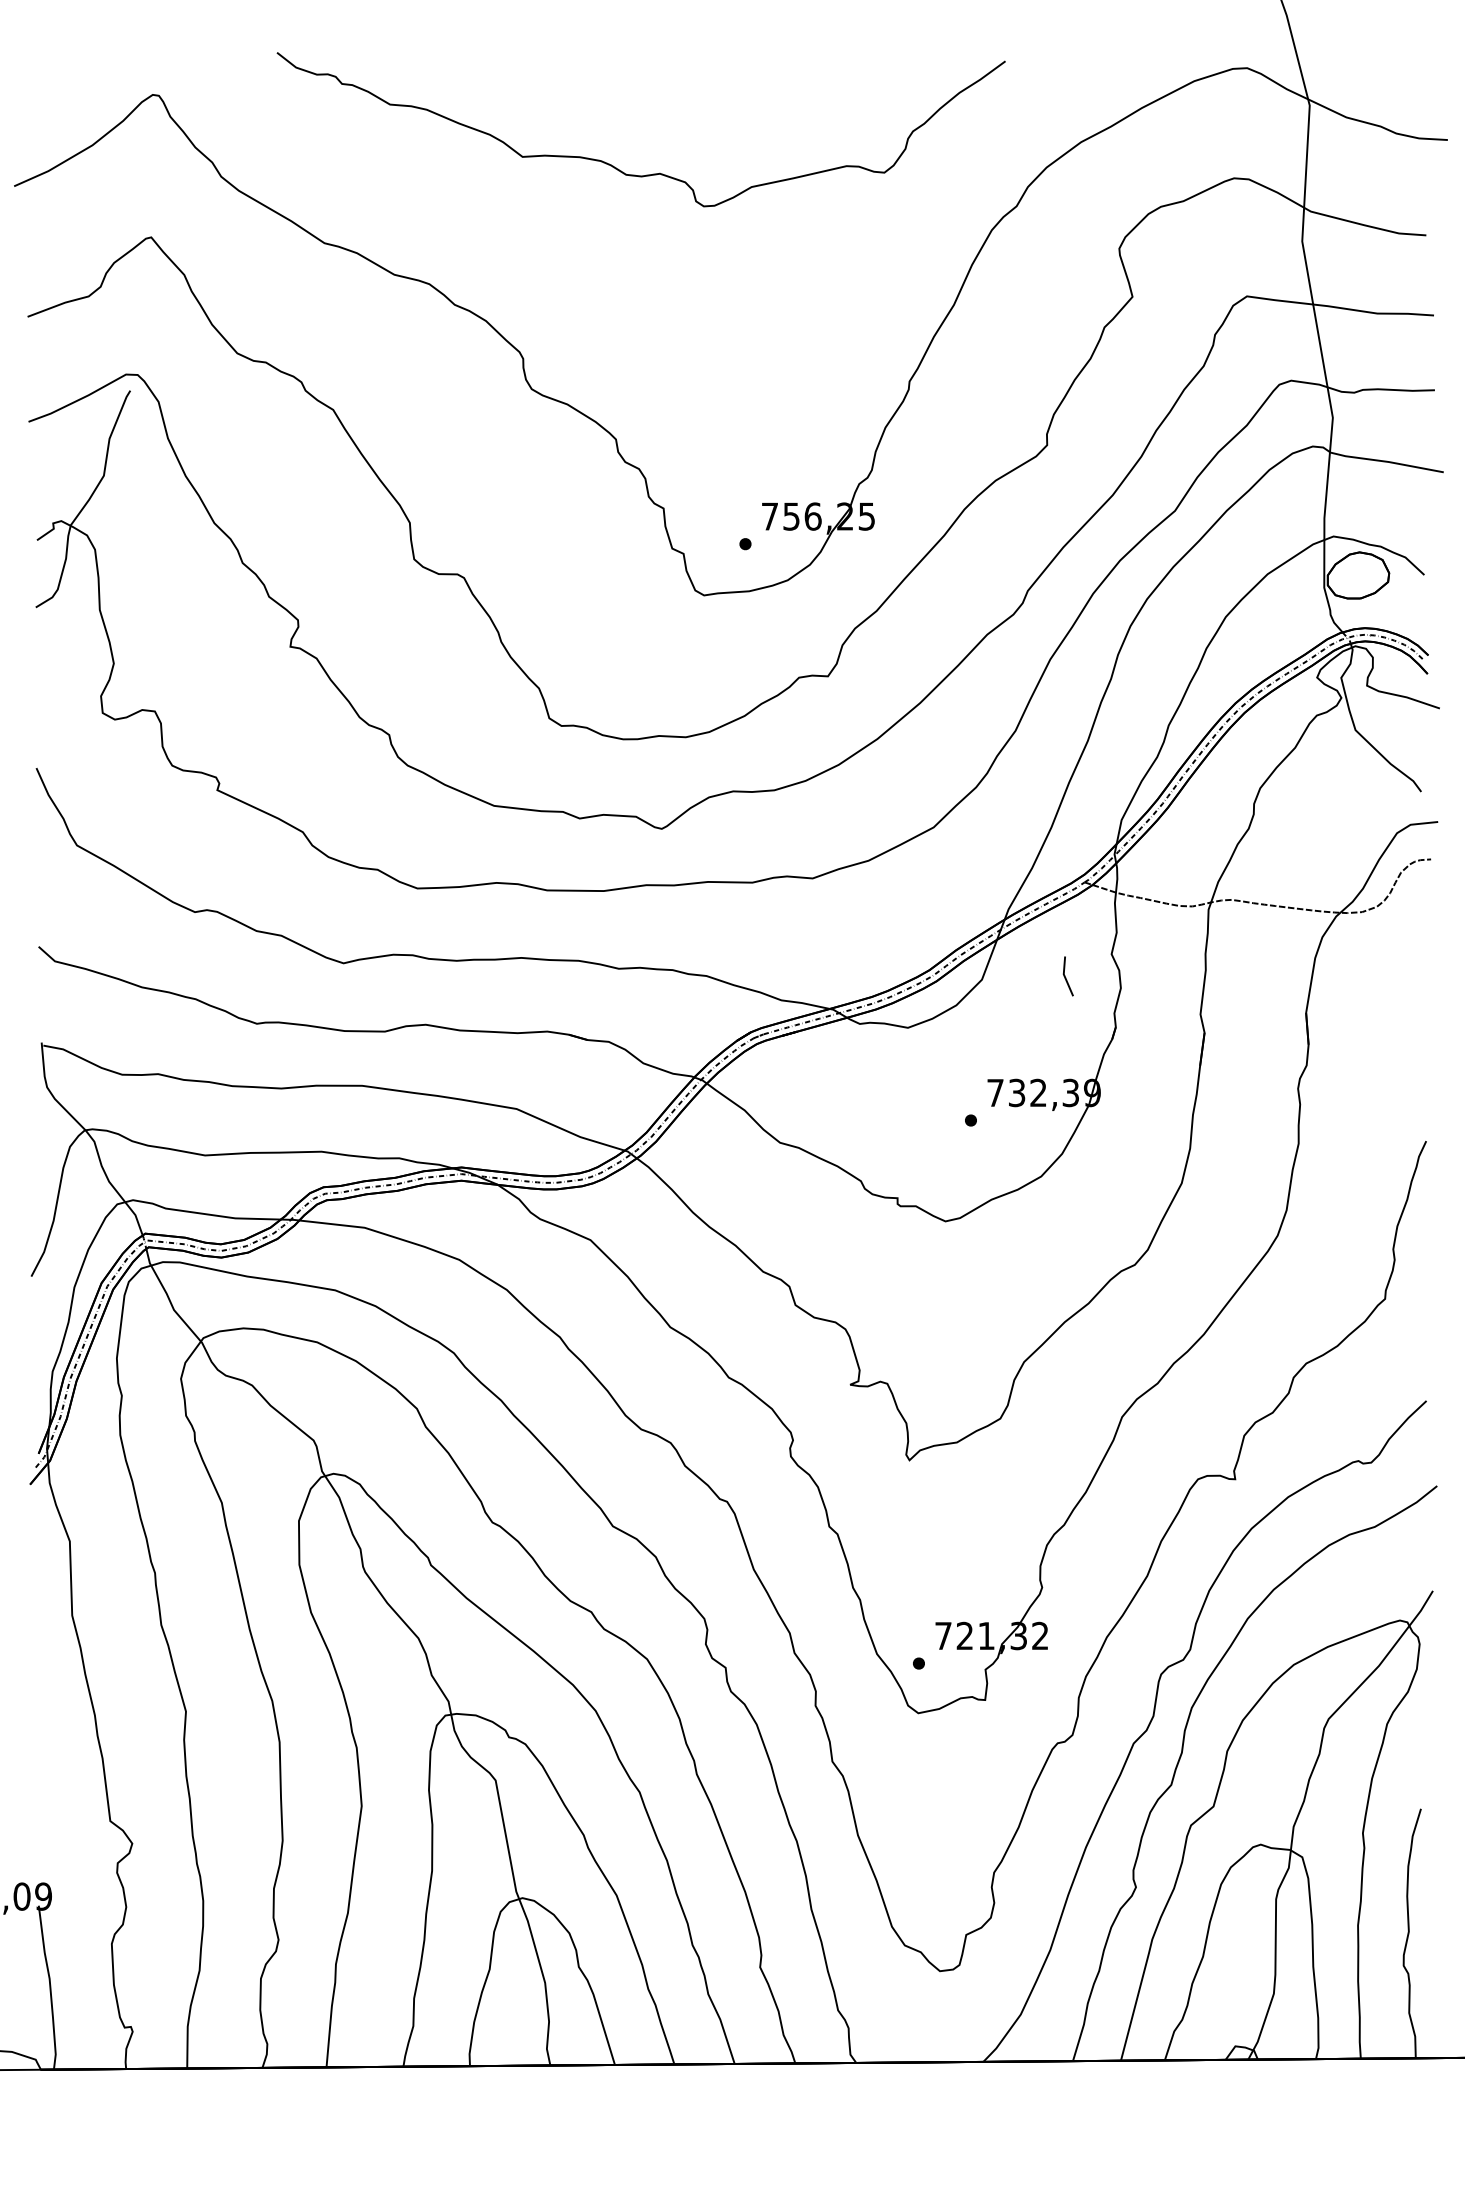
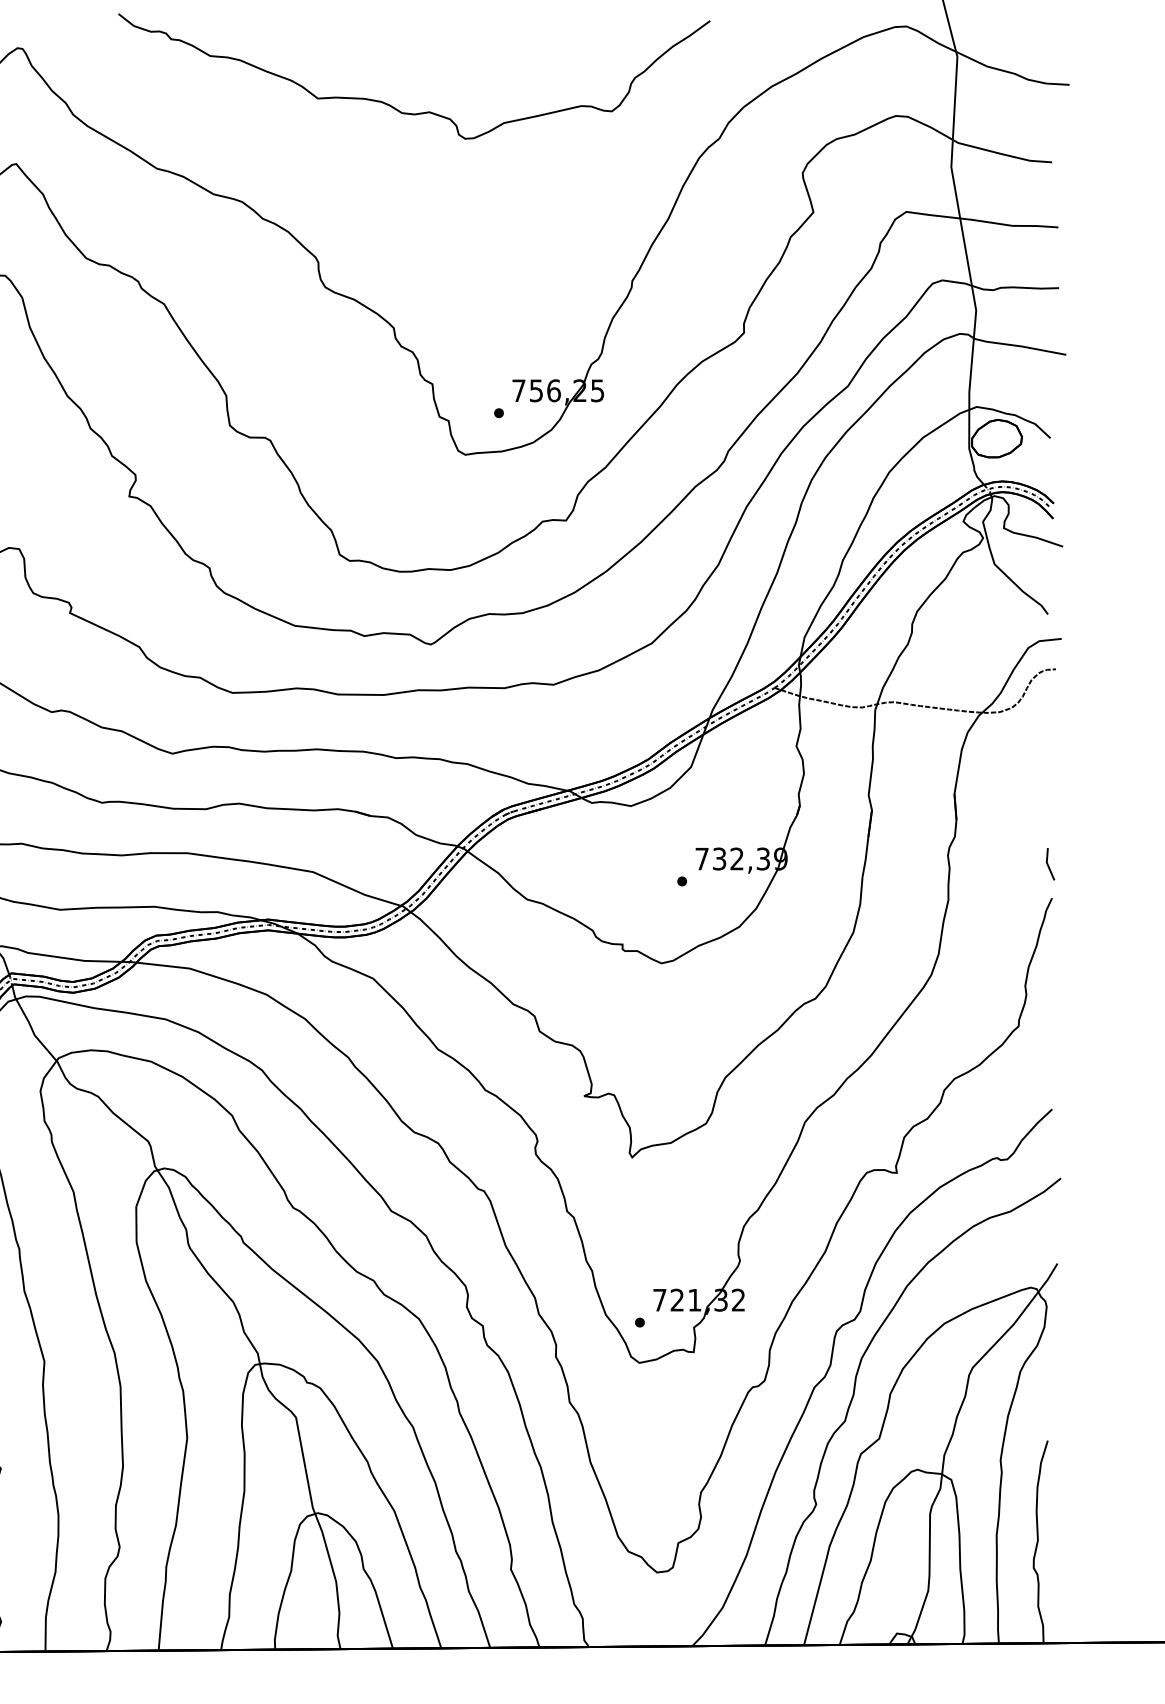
line: (1066, 977) -> (1049, 865), moved

